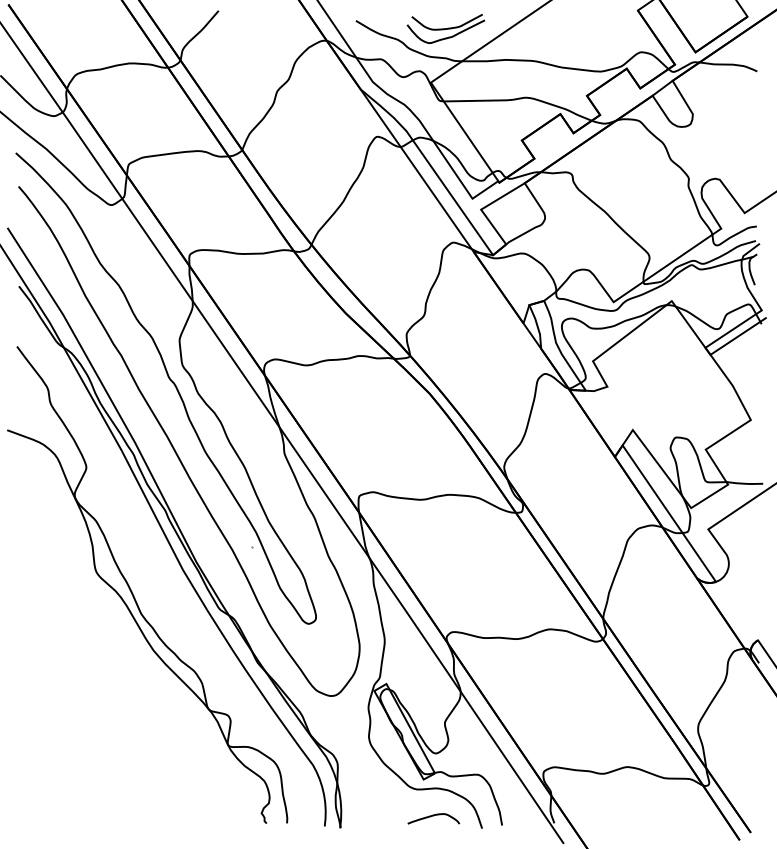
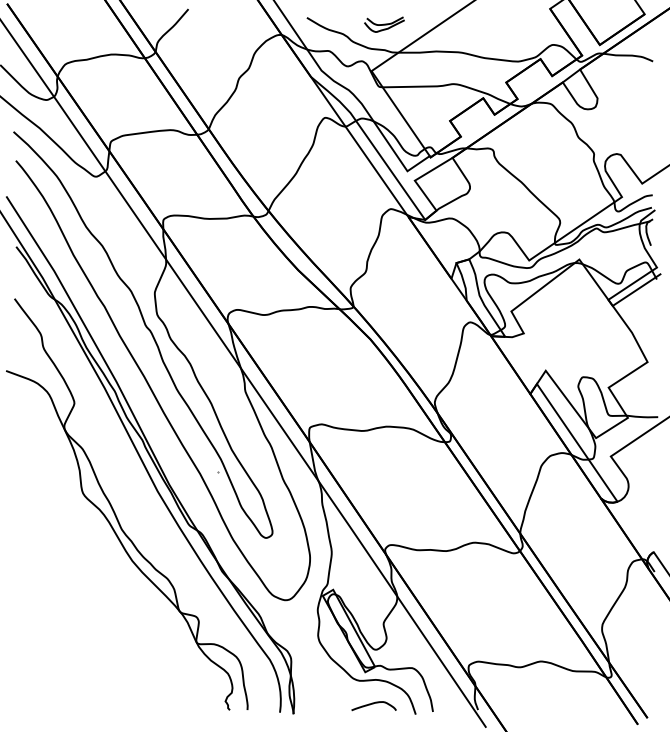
part: (445, 28) -> (384, 24), size x0.6

